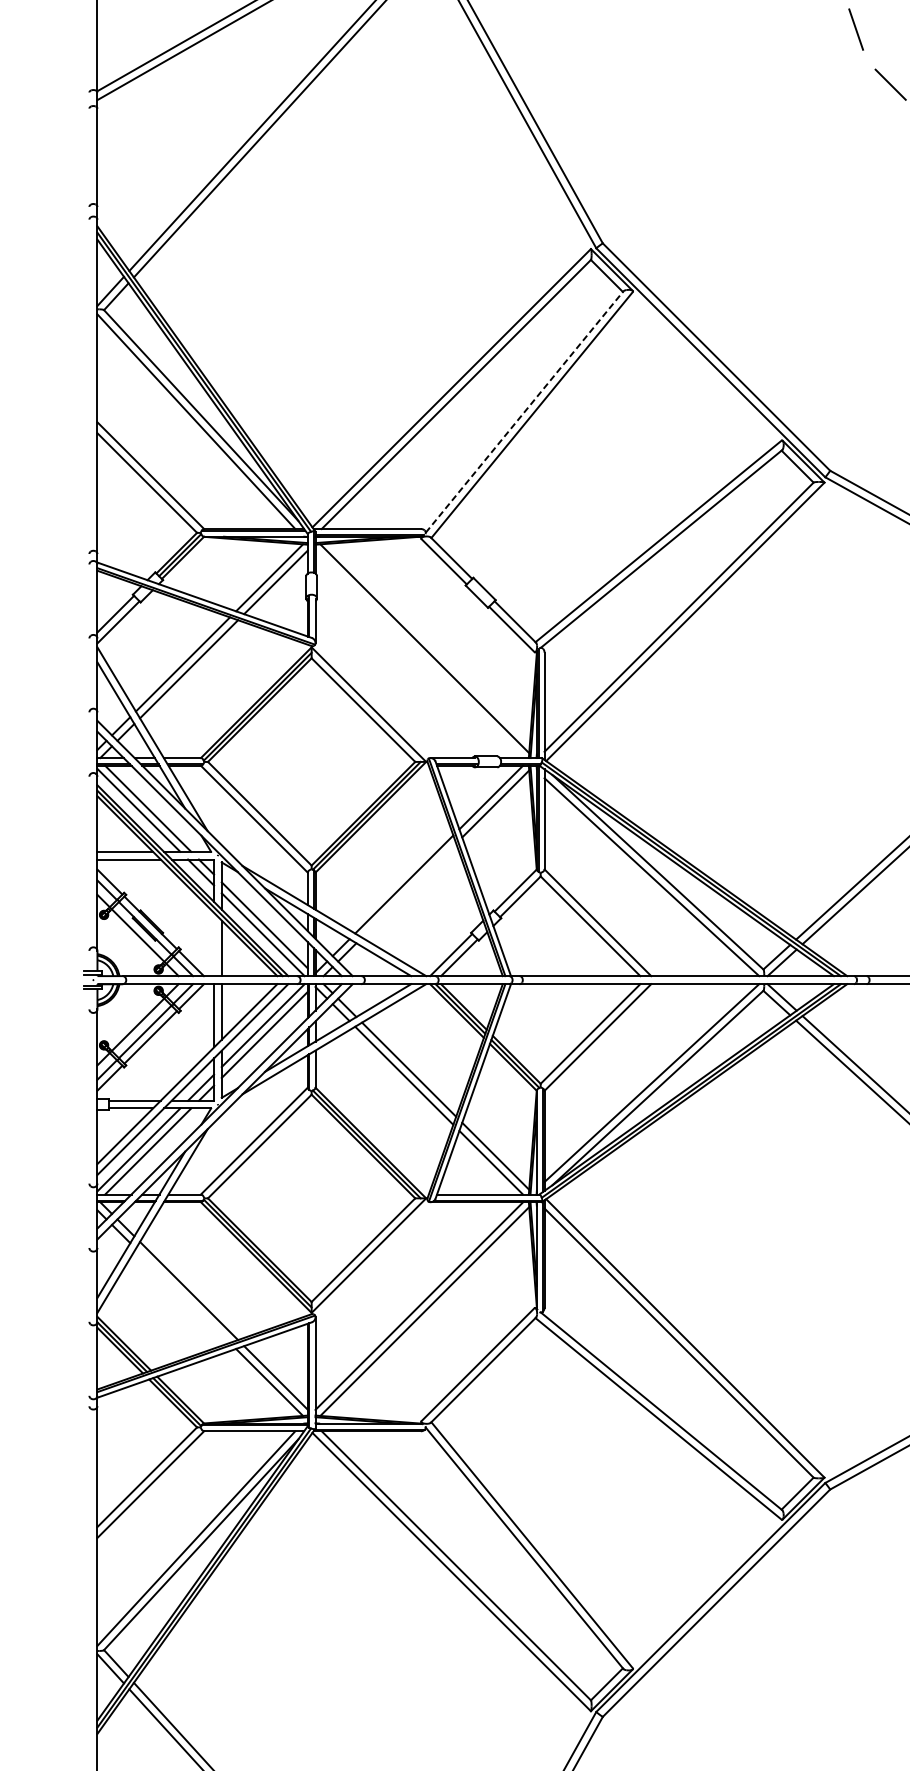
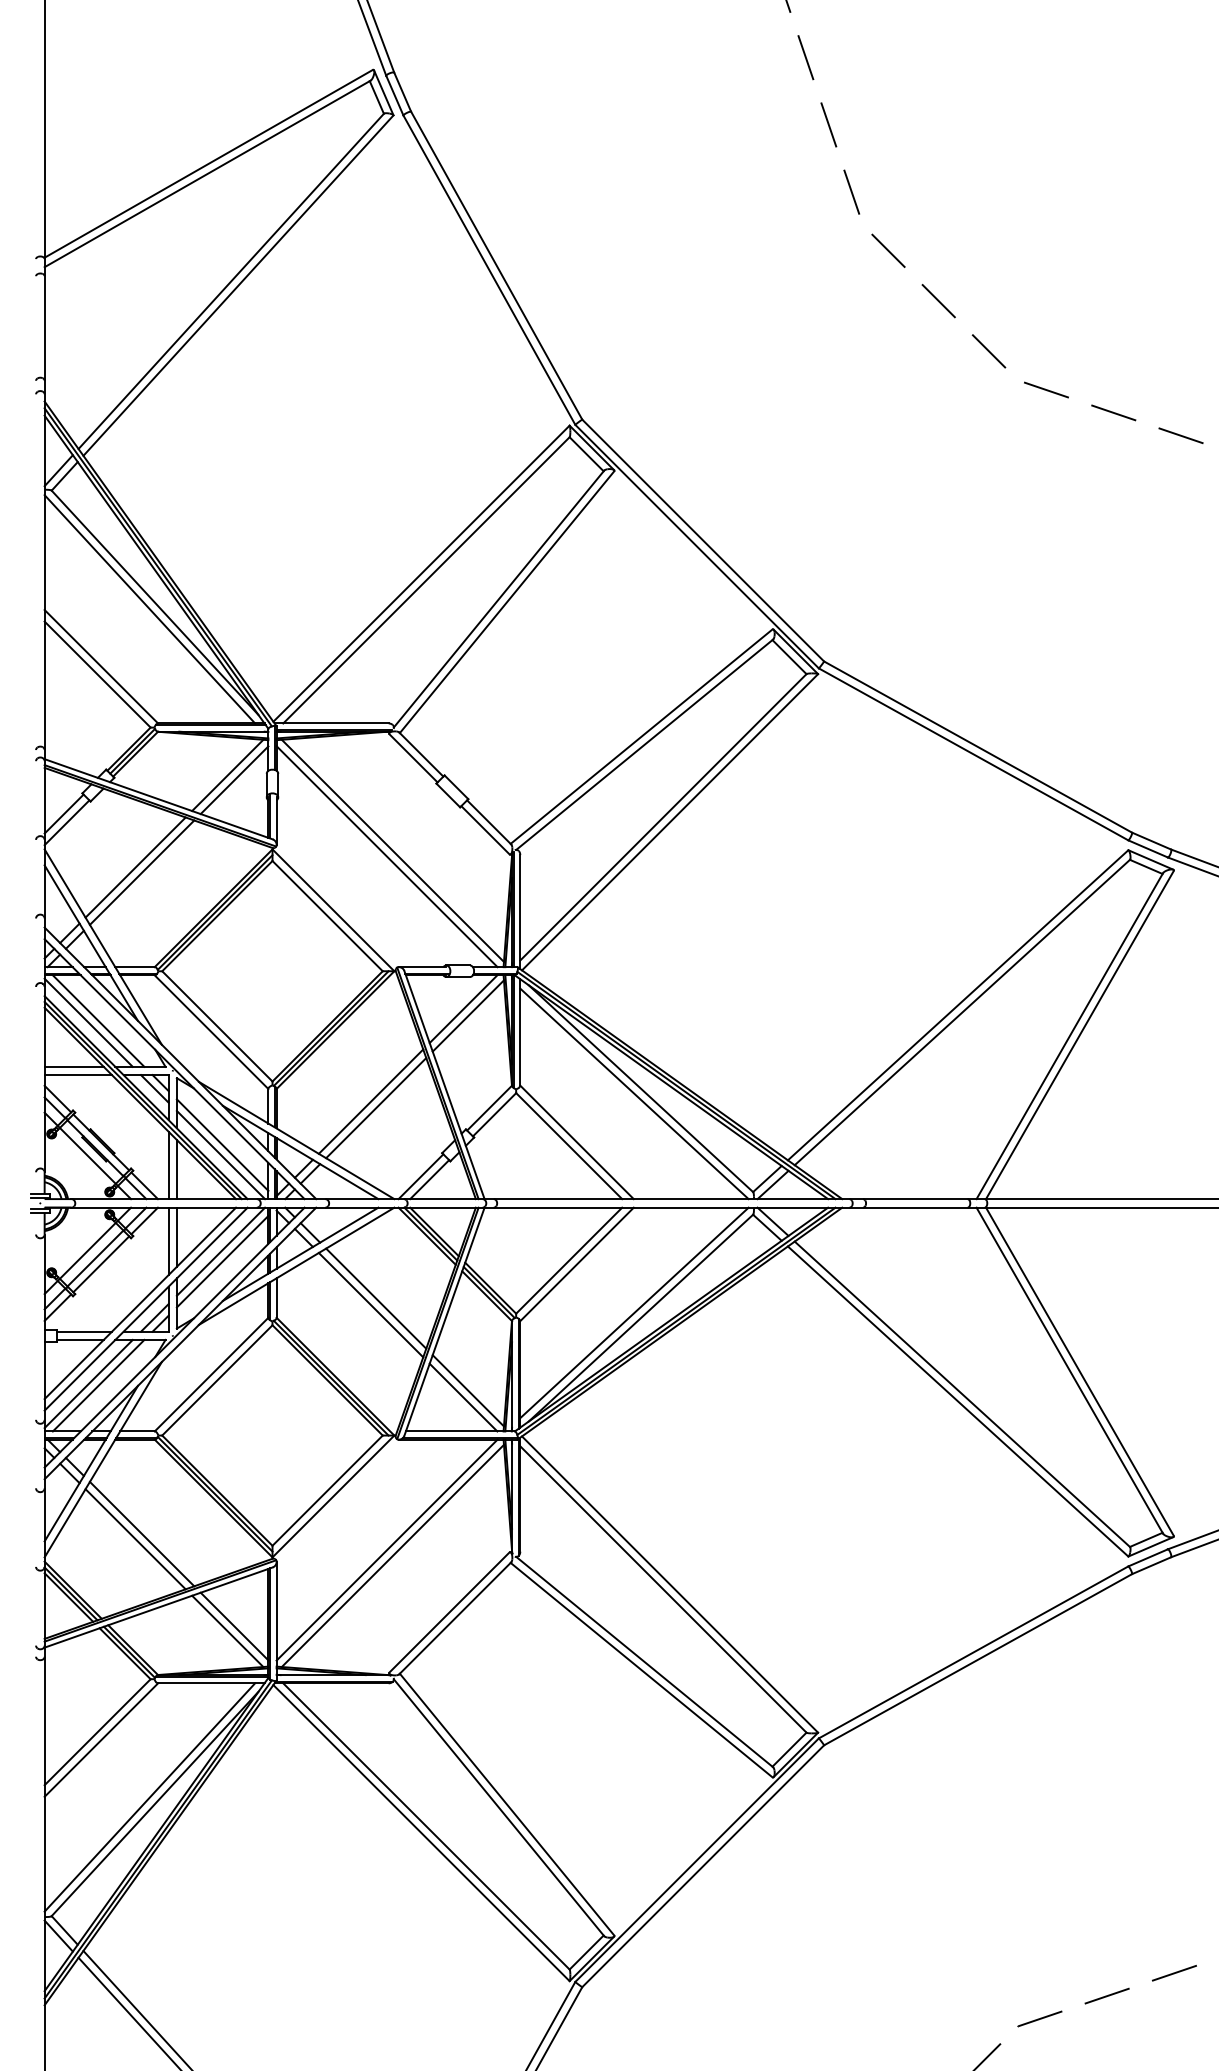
line: (525, 412) -> (499, 599), dashed -> solid
line: (418, 654) -> (386, 856), added
line: (409, 890) -> (376, 1108), added
line: (213, 944) -> (168, 1165), added
line: (182, 1296) -> (135, 1539), added

